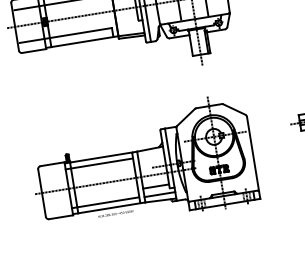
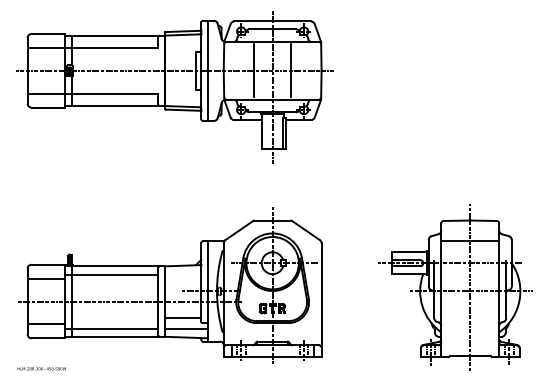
line: (53, 174) -> (47, 278), added
line: (59, 207) -> (47, 324), added
text: (115, 213) -> (41, 368), moved

